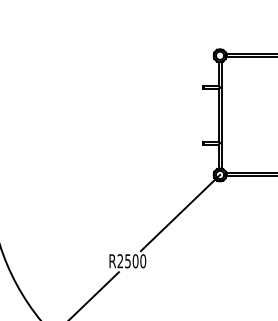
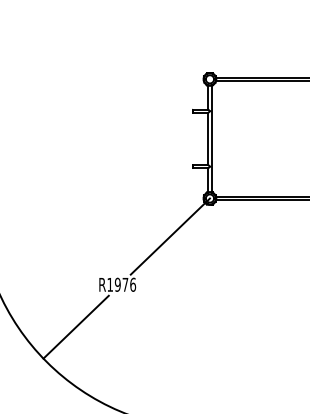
text: (131, 260) -> (121, 284), R2500 -> R1976

